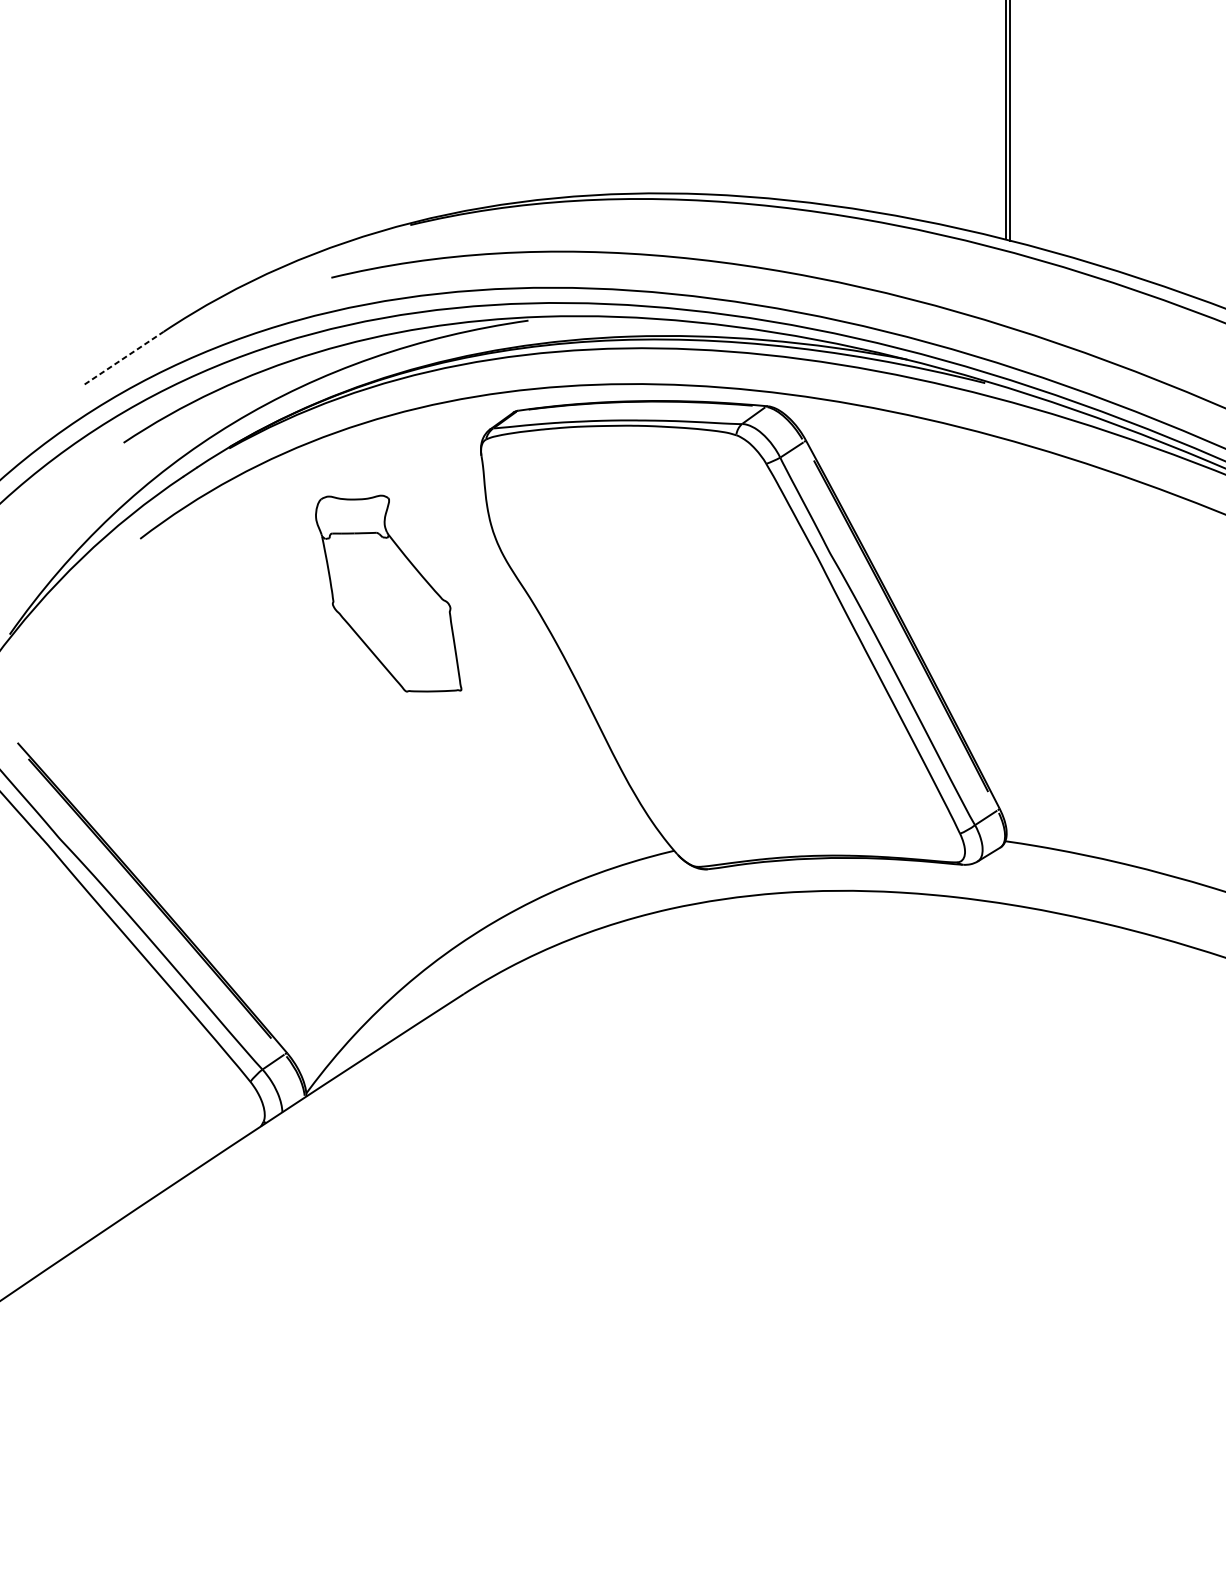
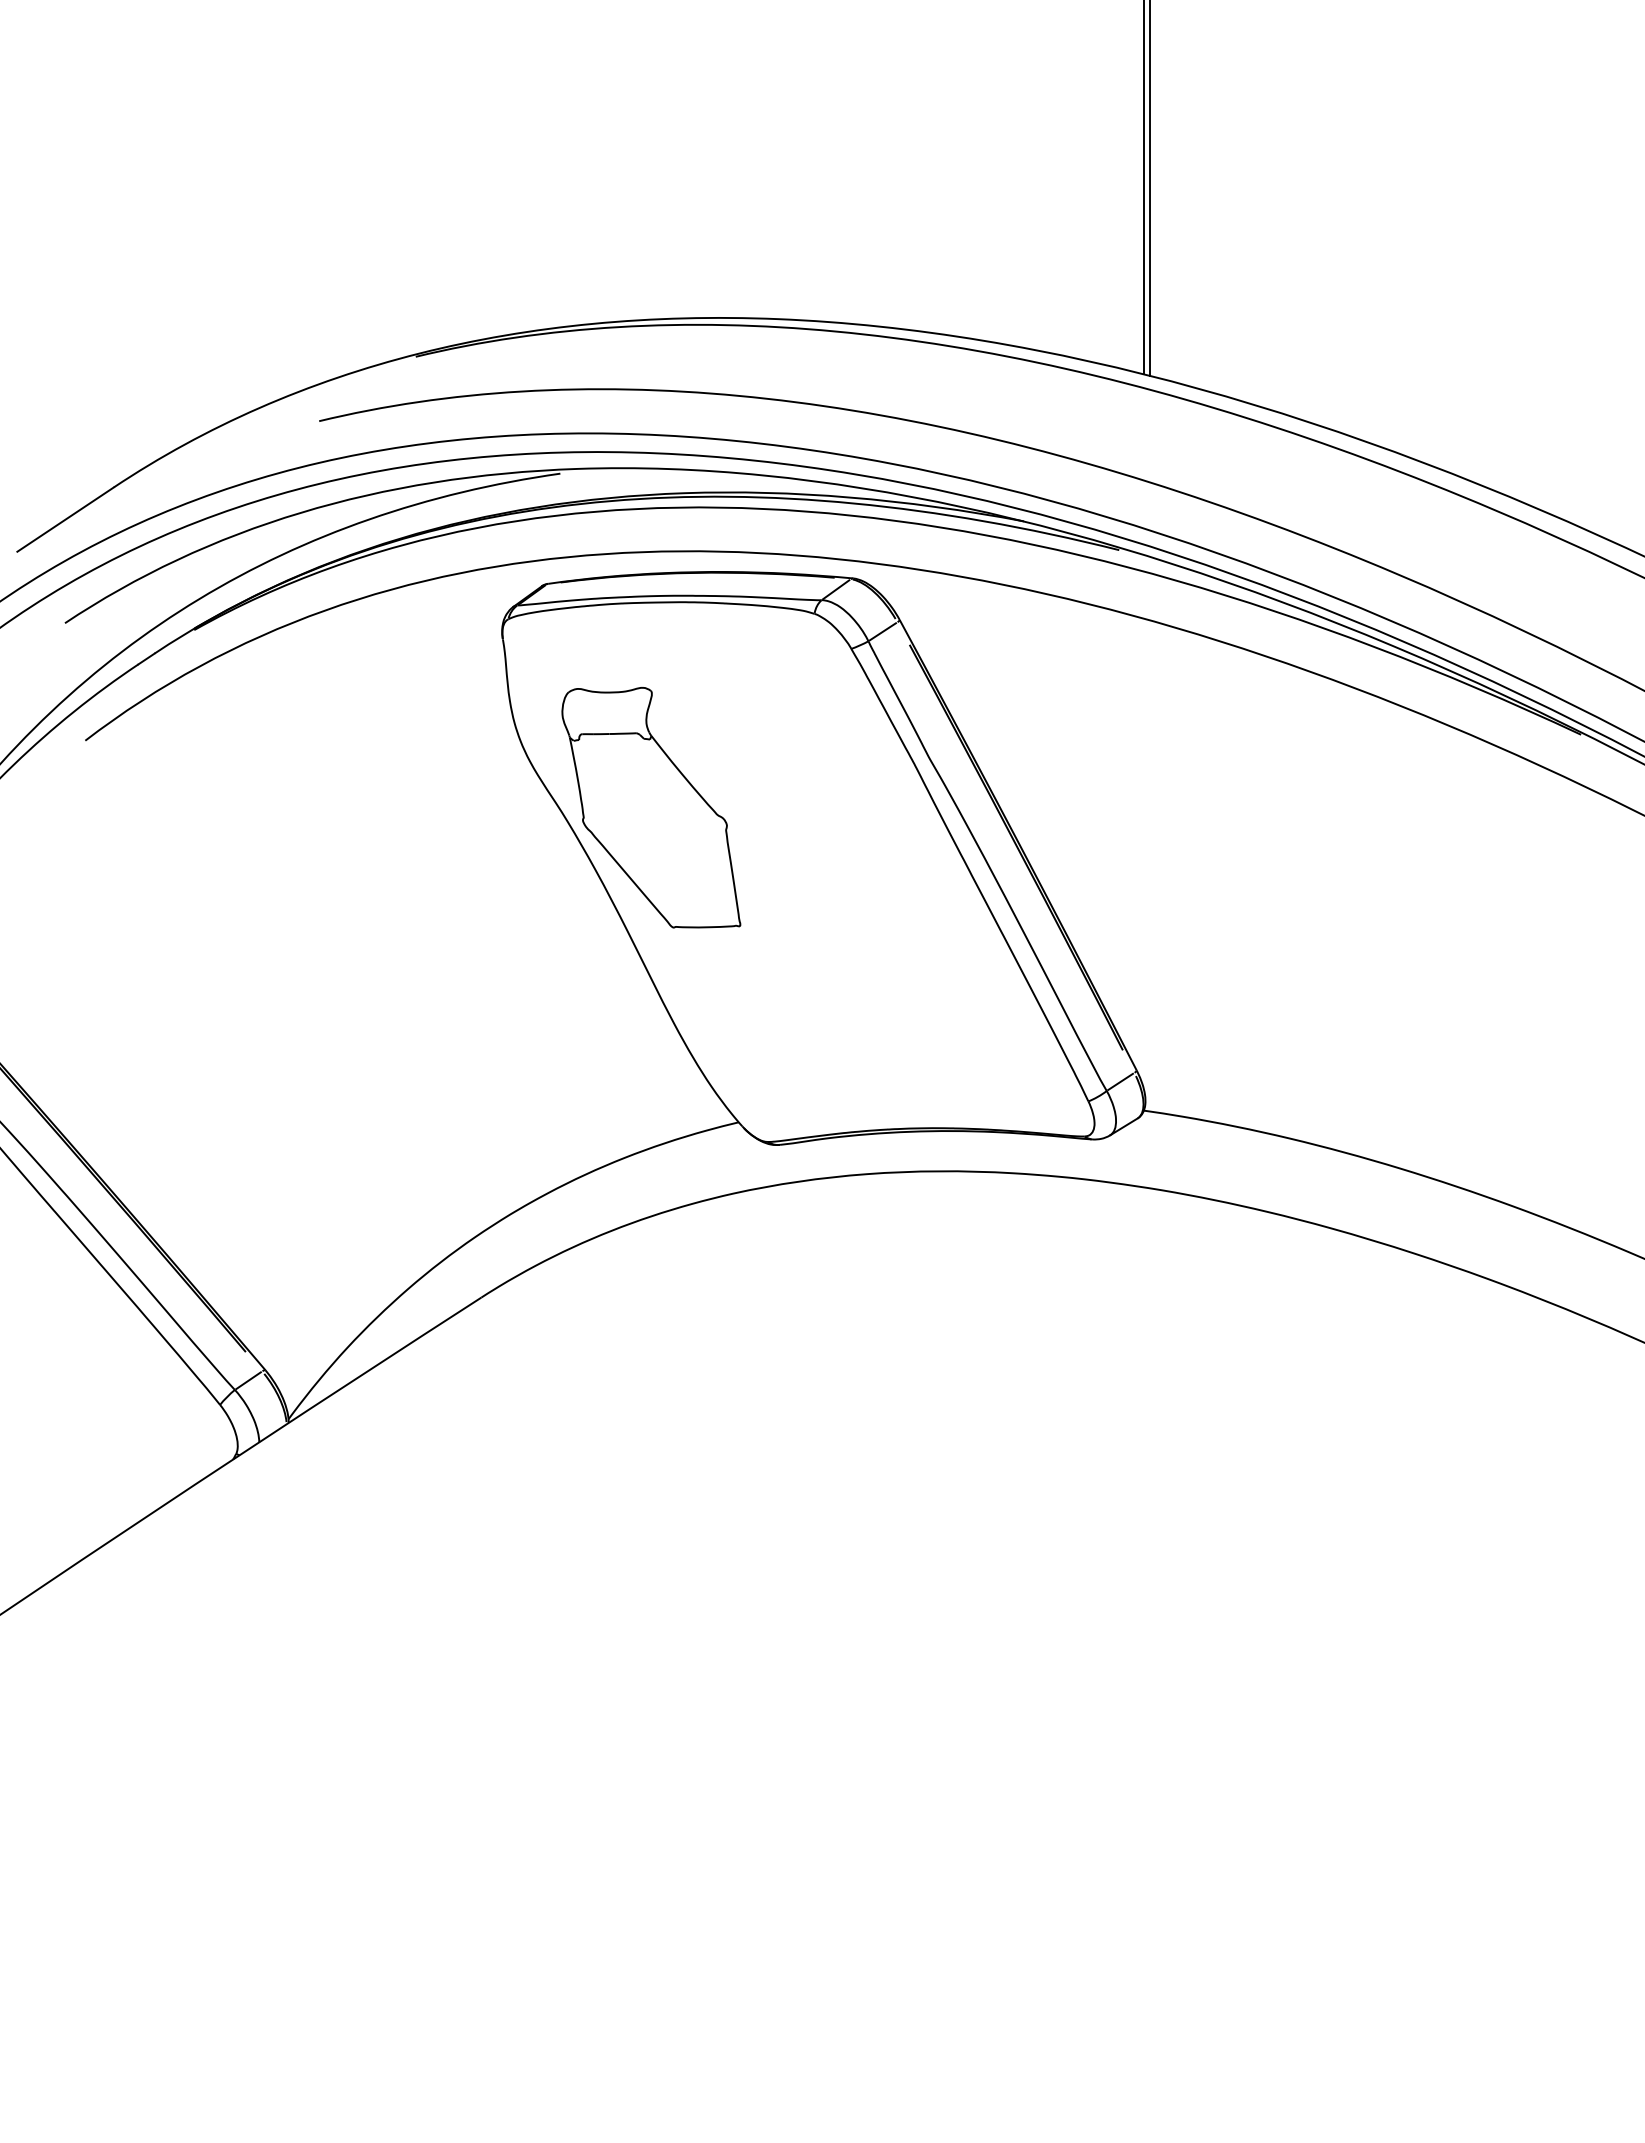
line: (124, 358) -> (66, 519), dashed -> solid
part: (388, 593) -> (651, 807), moved

